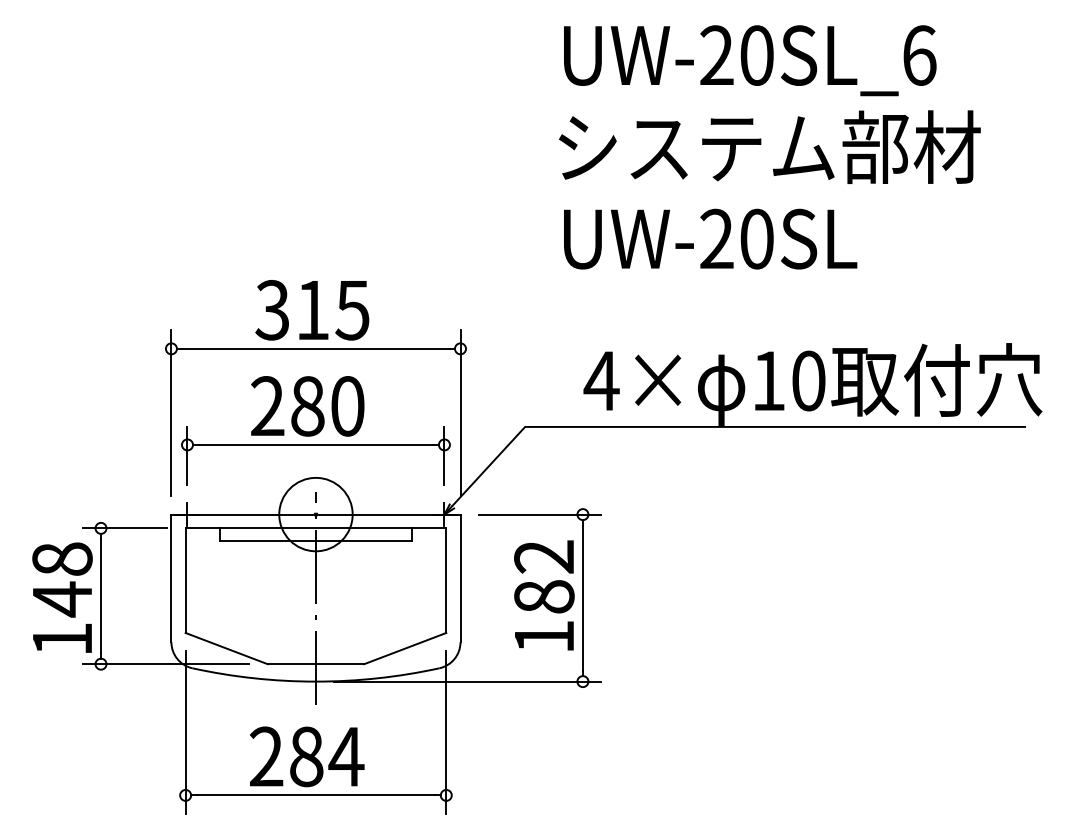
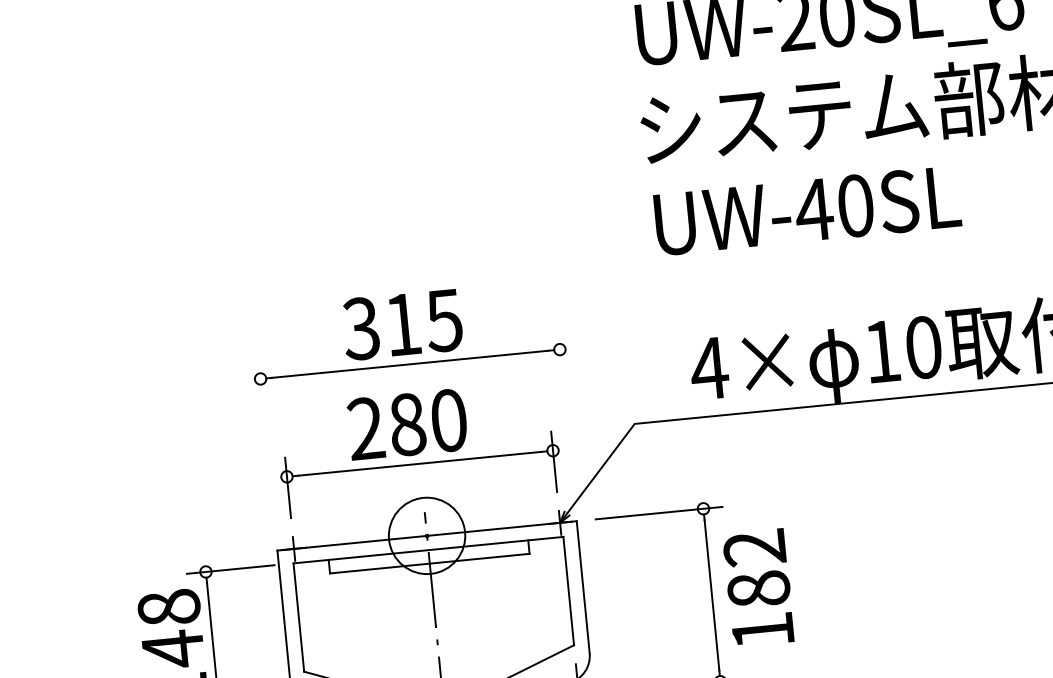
text: (716, 238) -> (813, 209), UW-20SL -> UW-40SL
line: (171, 413) -> (267, 445), removed
line: (460, 413) -> (566, 416), removed
text: (544, 595) -> (758, 587), moved

